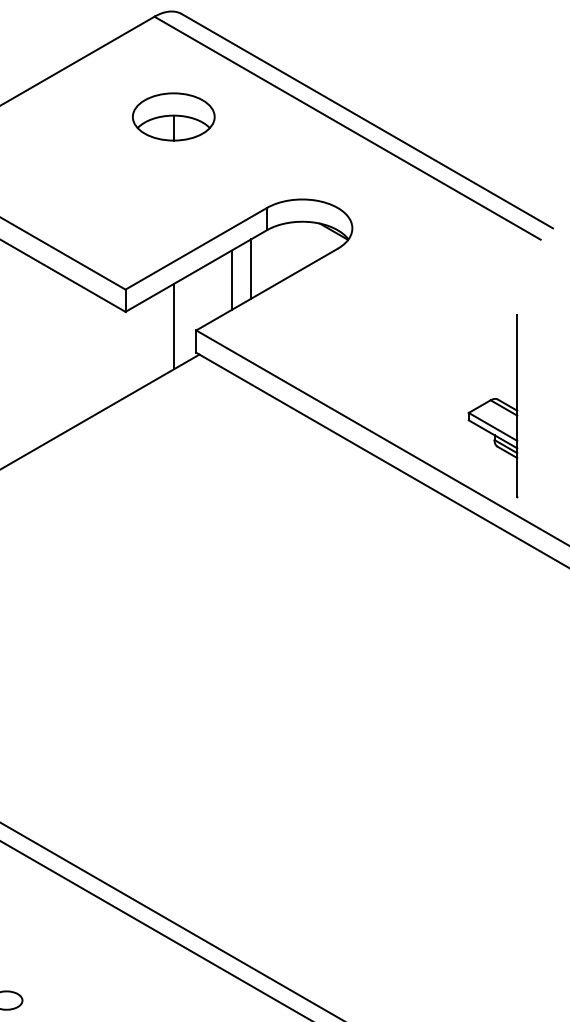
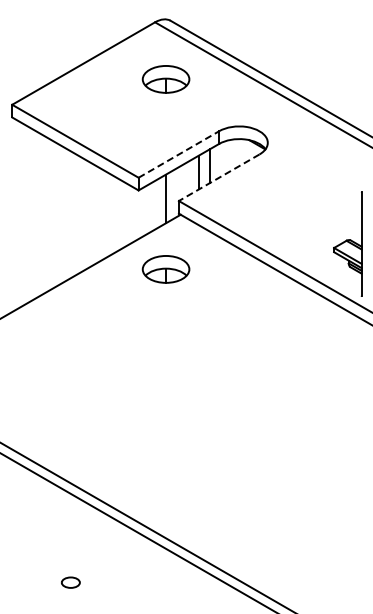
line: (195, 248) -> (178, 154), solid -> dashed
line: (267, 289) -> (219, 177), solid -> dashed
part: (172, 450) -> (165, 269), added

